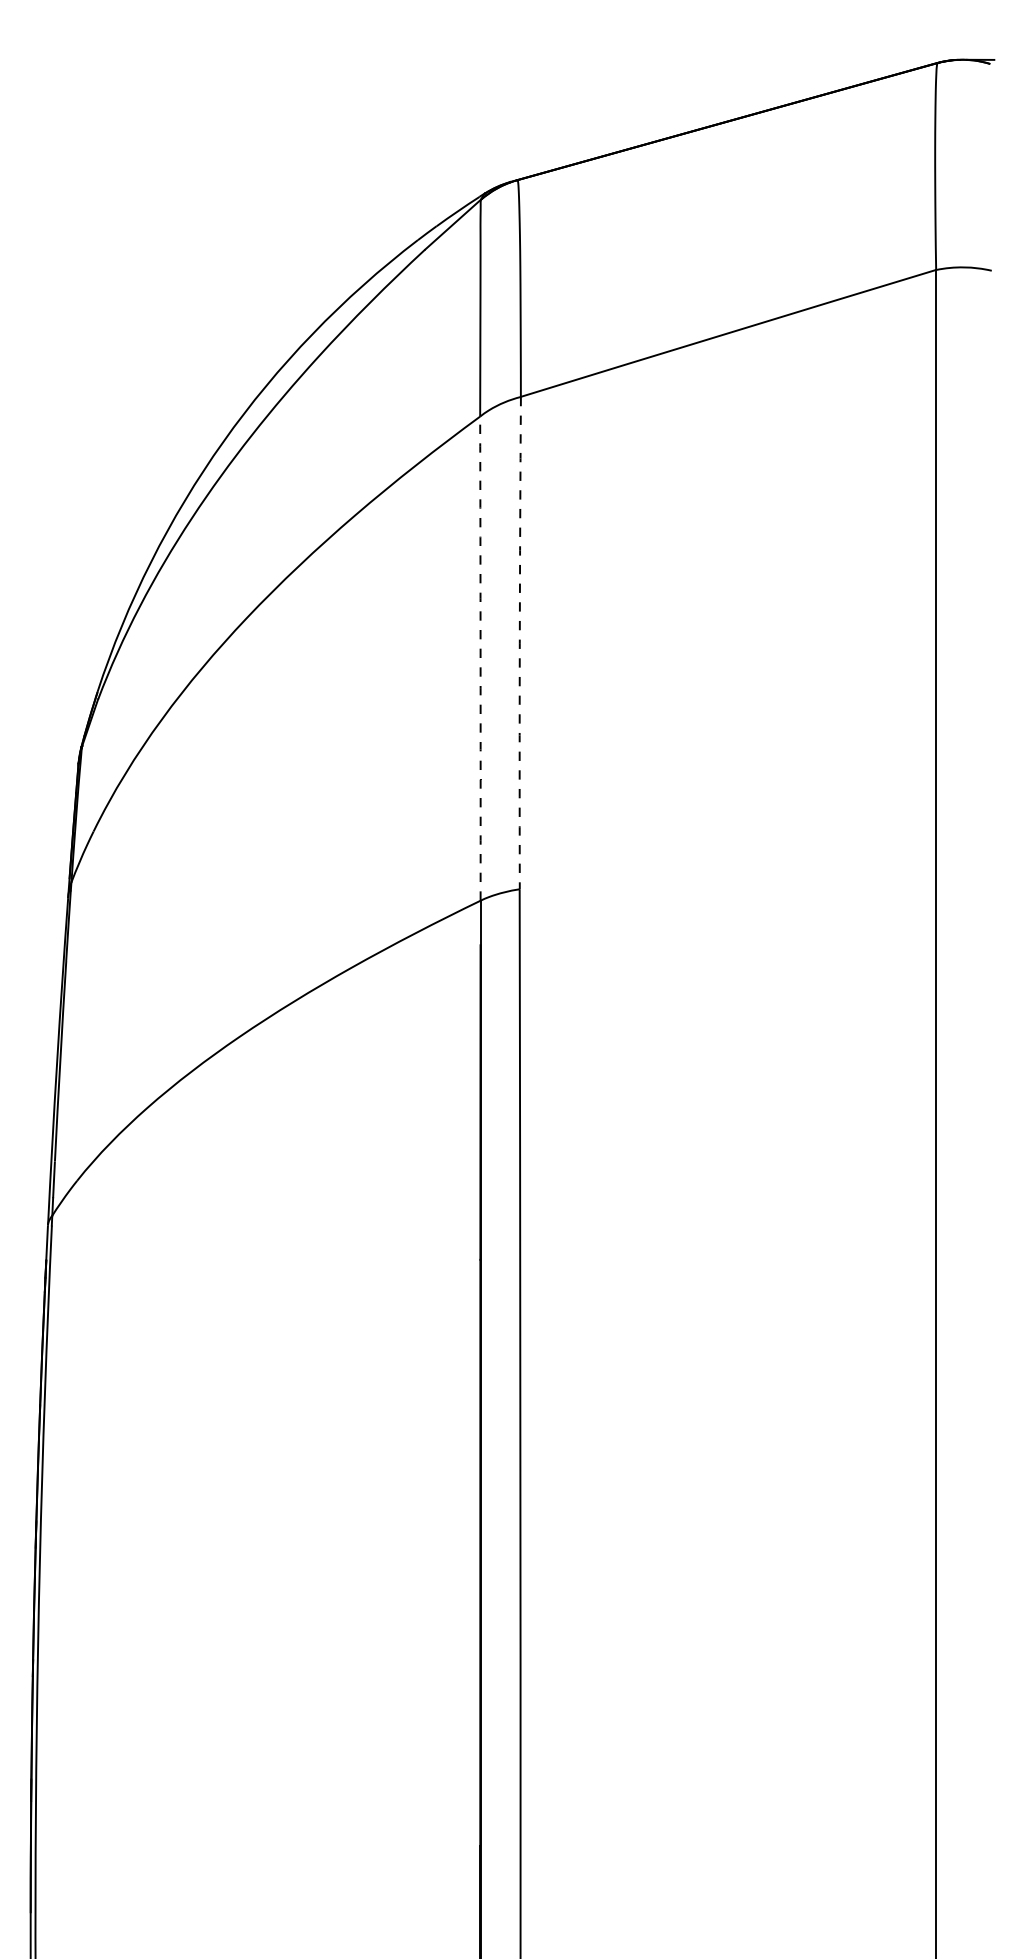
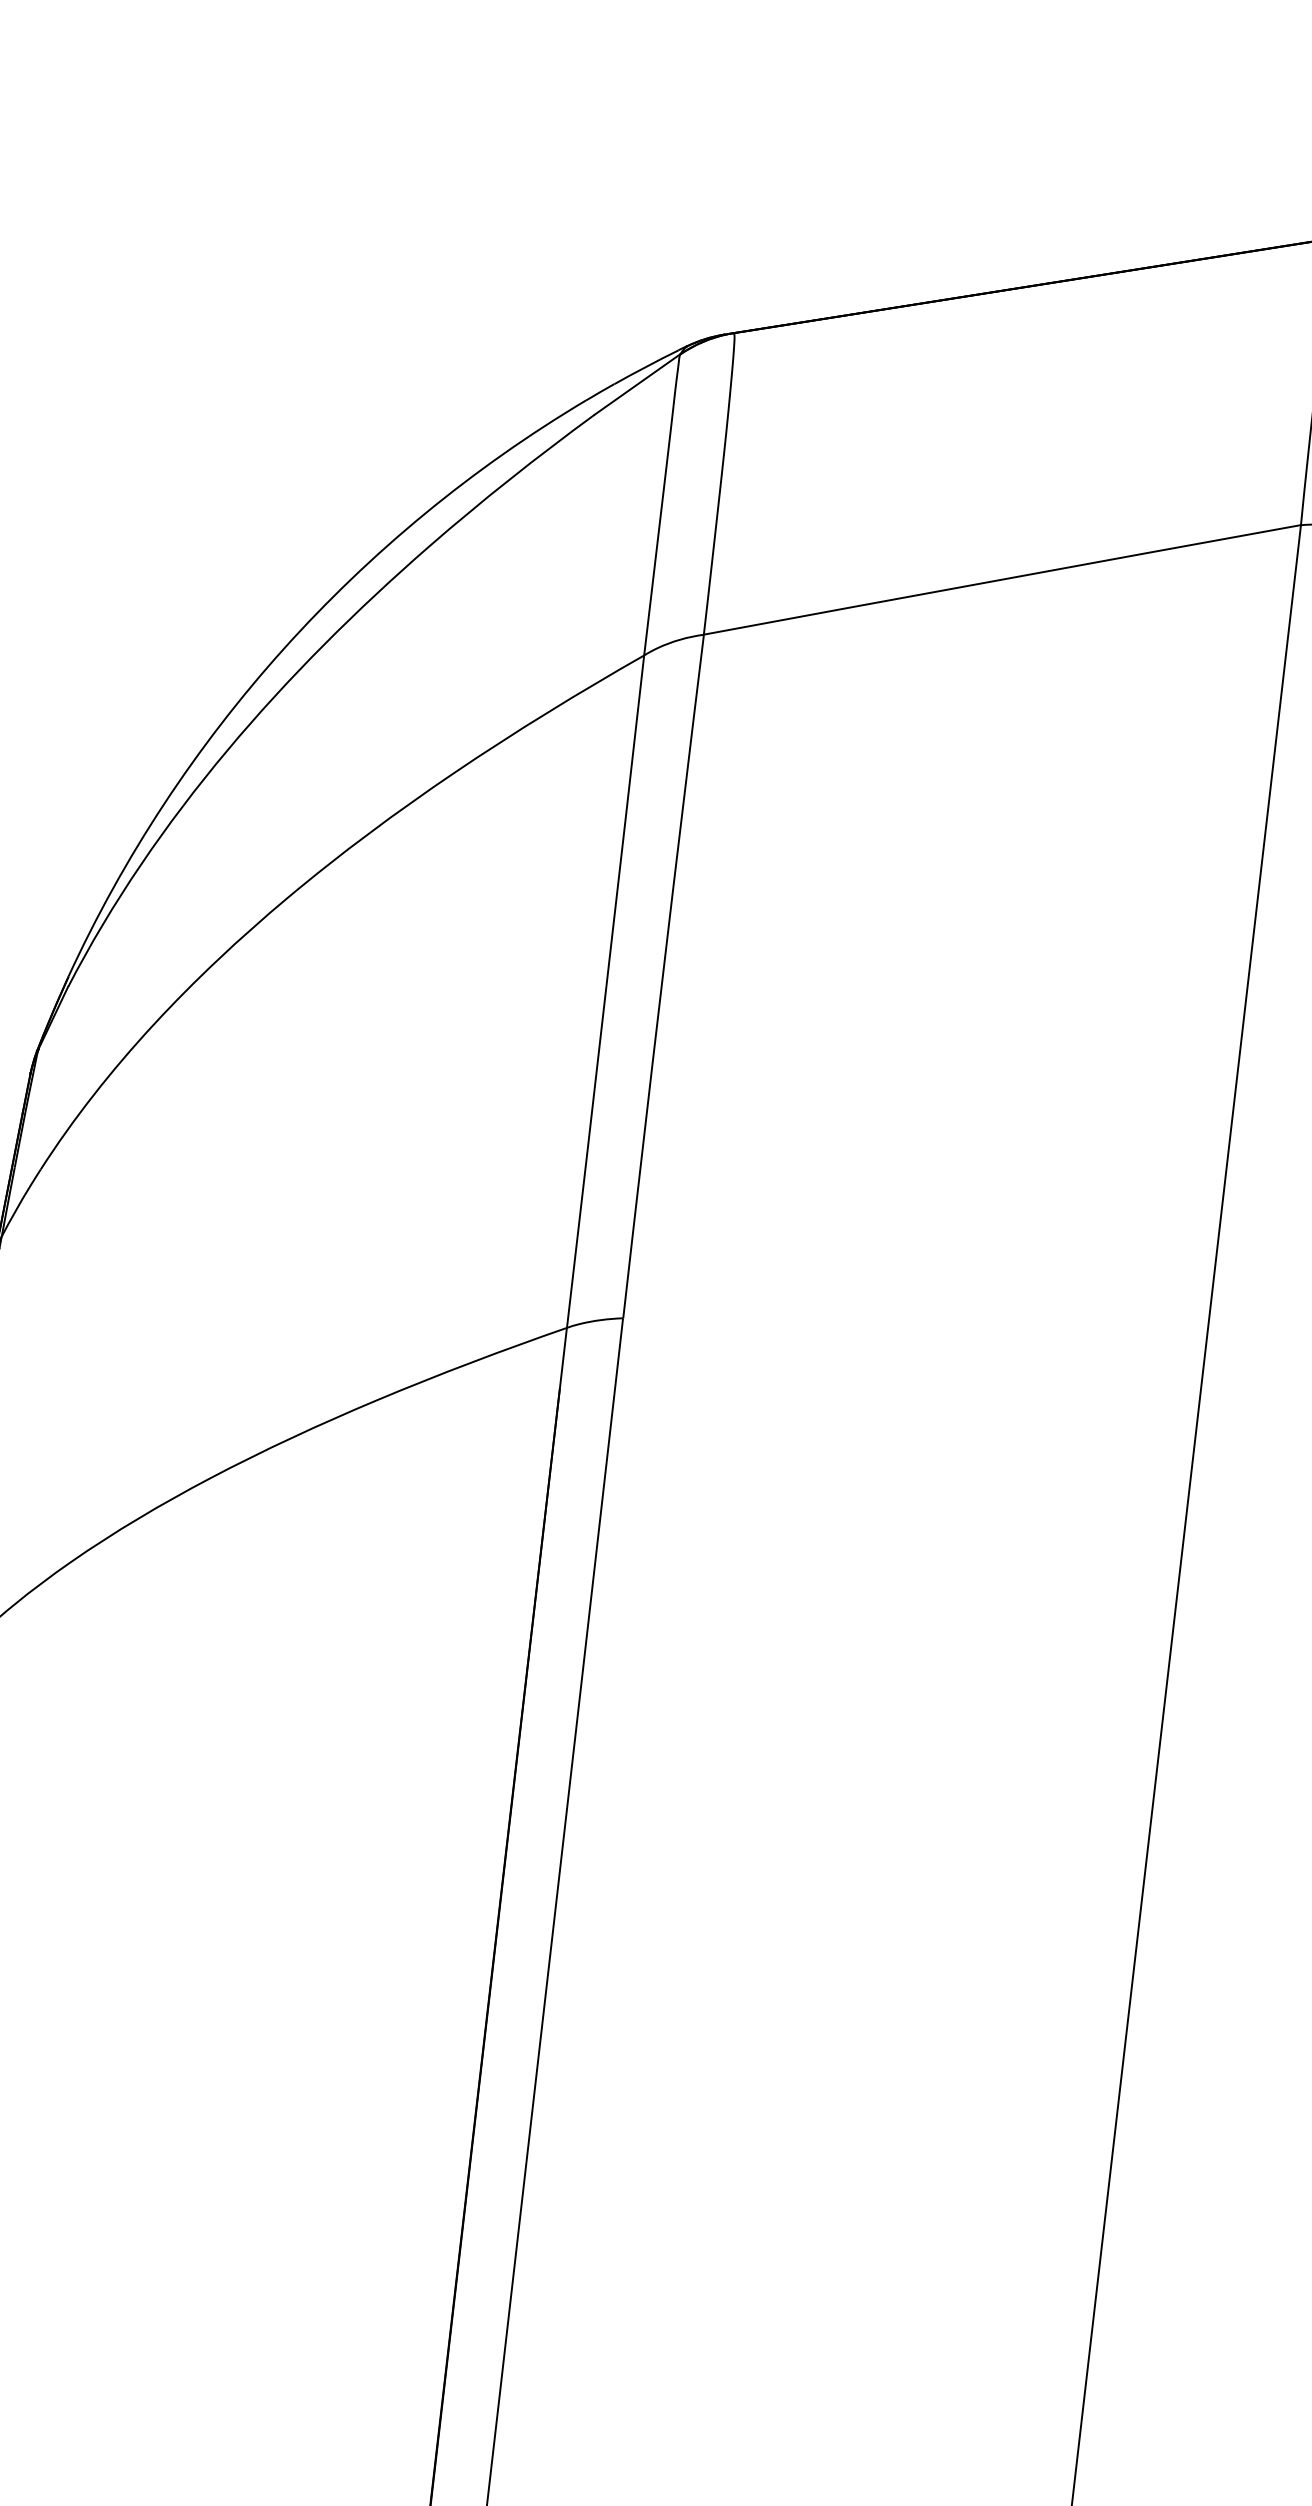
arc: (519, 643) -> (662, 976), dashed -> solid
arc: (480, 658) -> (605, 991), dashed -> solid

